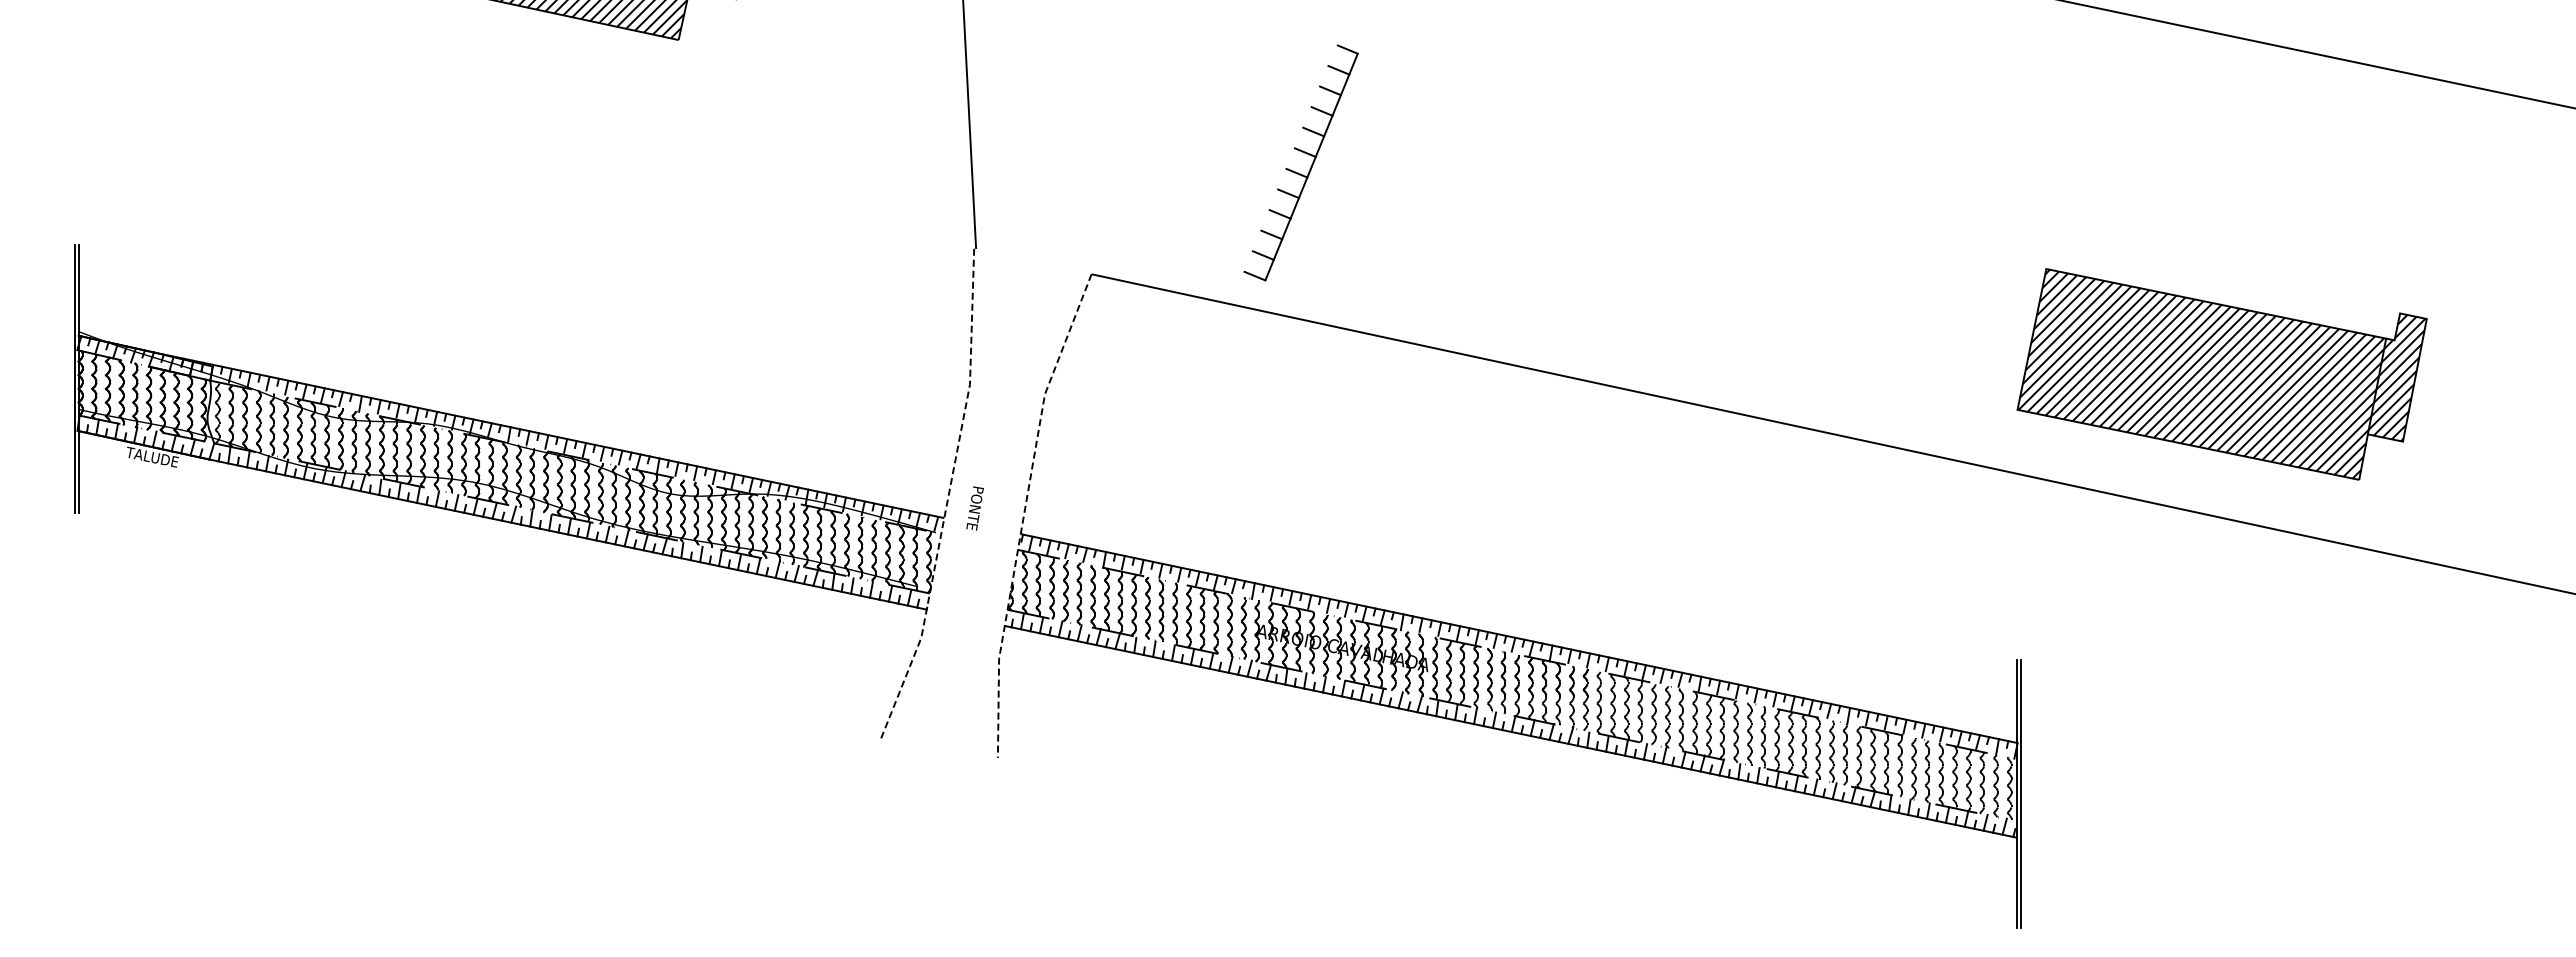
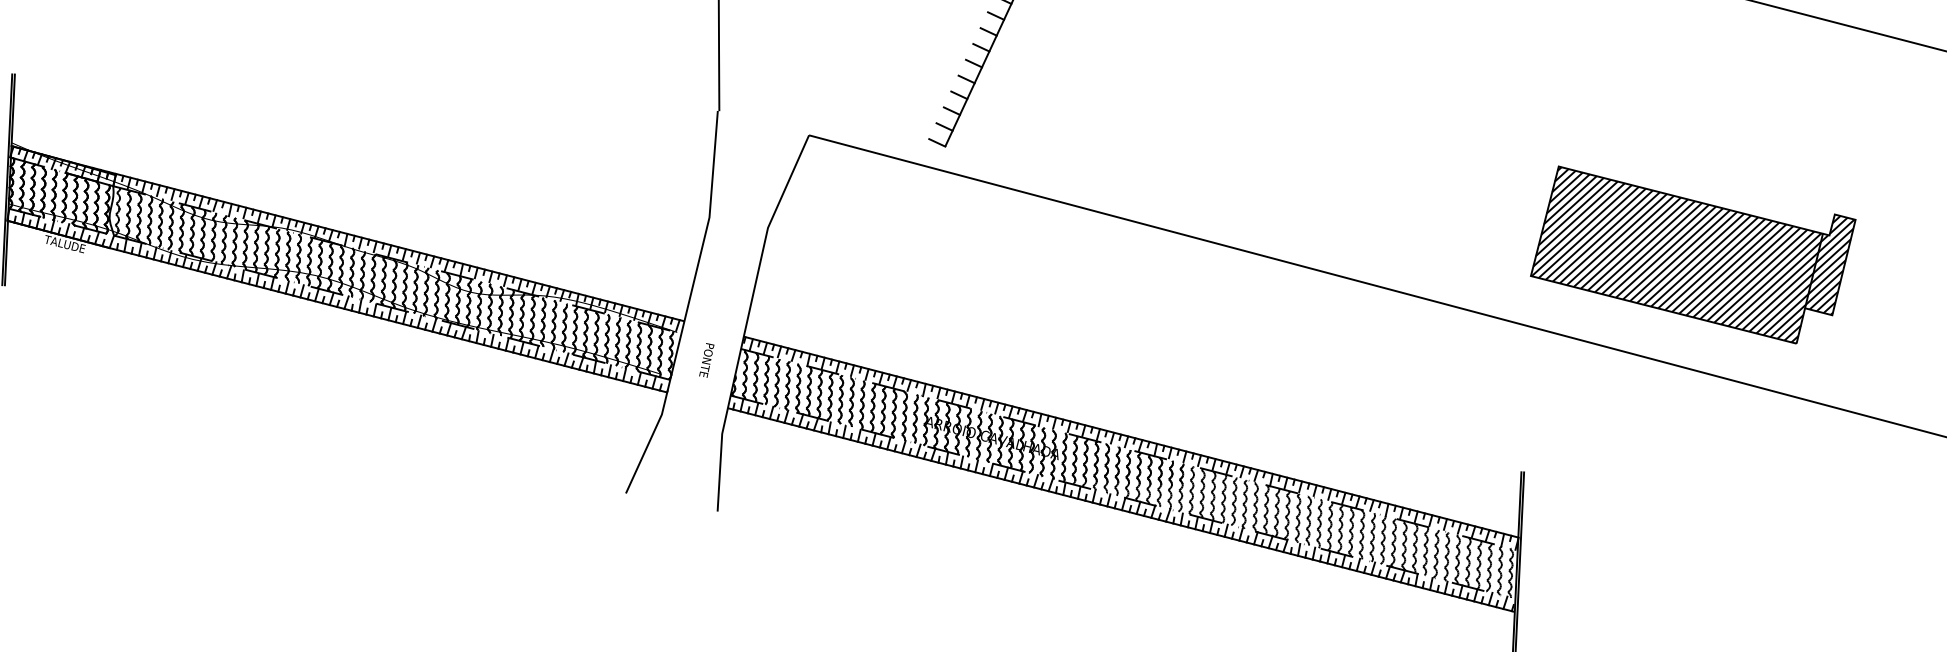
line: (948, 498) -> (688, 306), dashed -> solid
text: (974, 508) -> (706, 360), moved
line: (1024, 512) -> (747, 319), dashed -> solid

